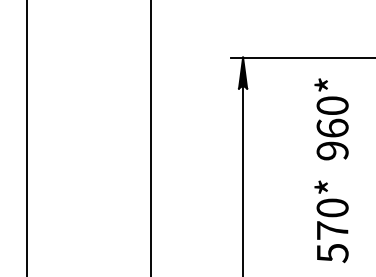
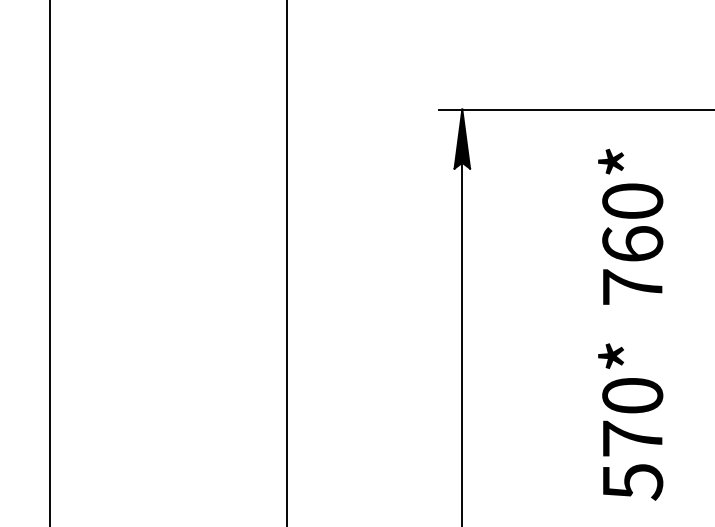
text: (332, 150) -> (632, 286), 960* -> 760*

